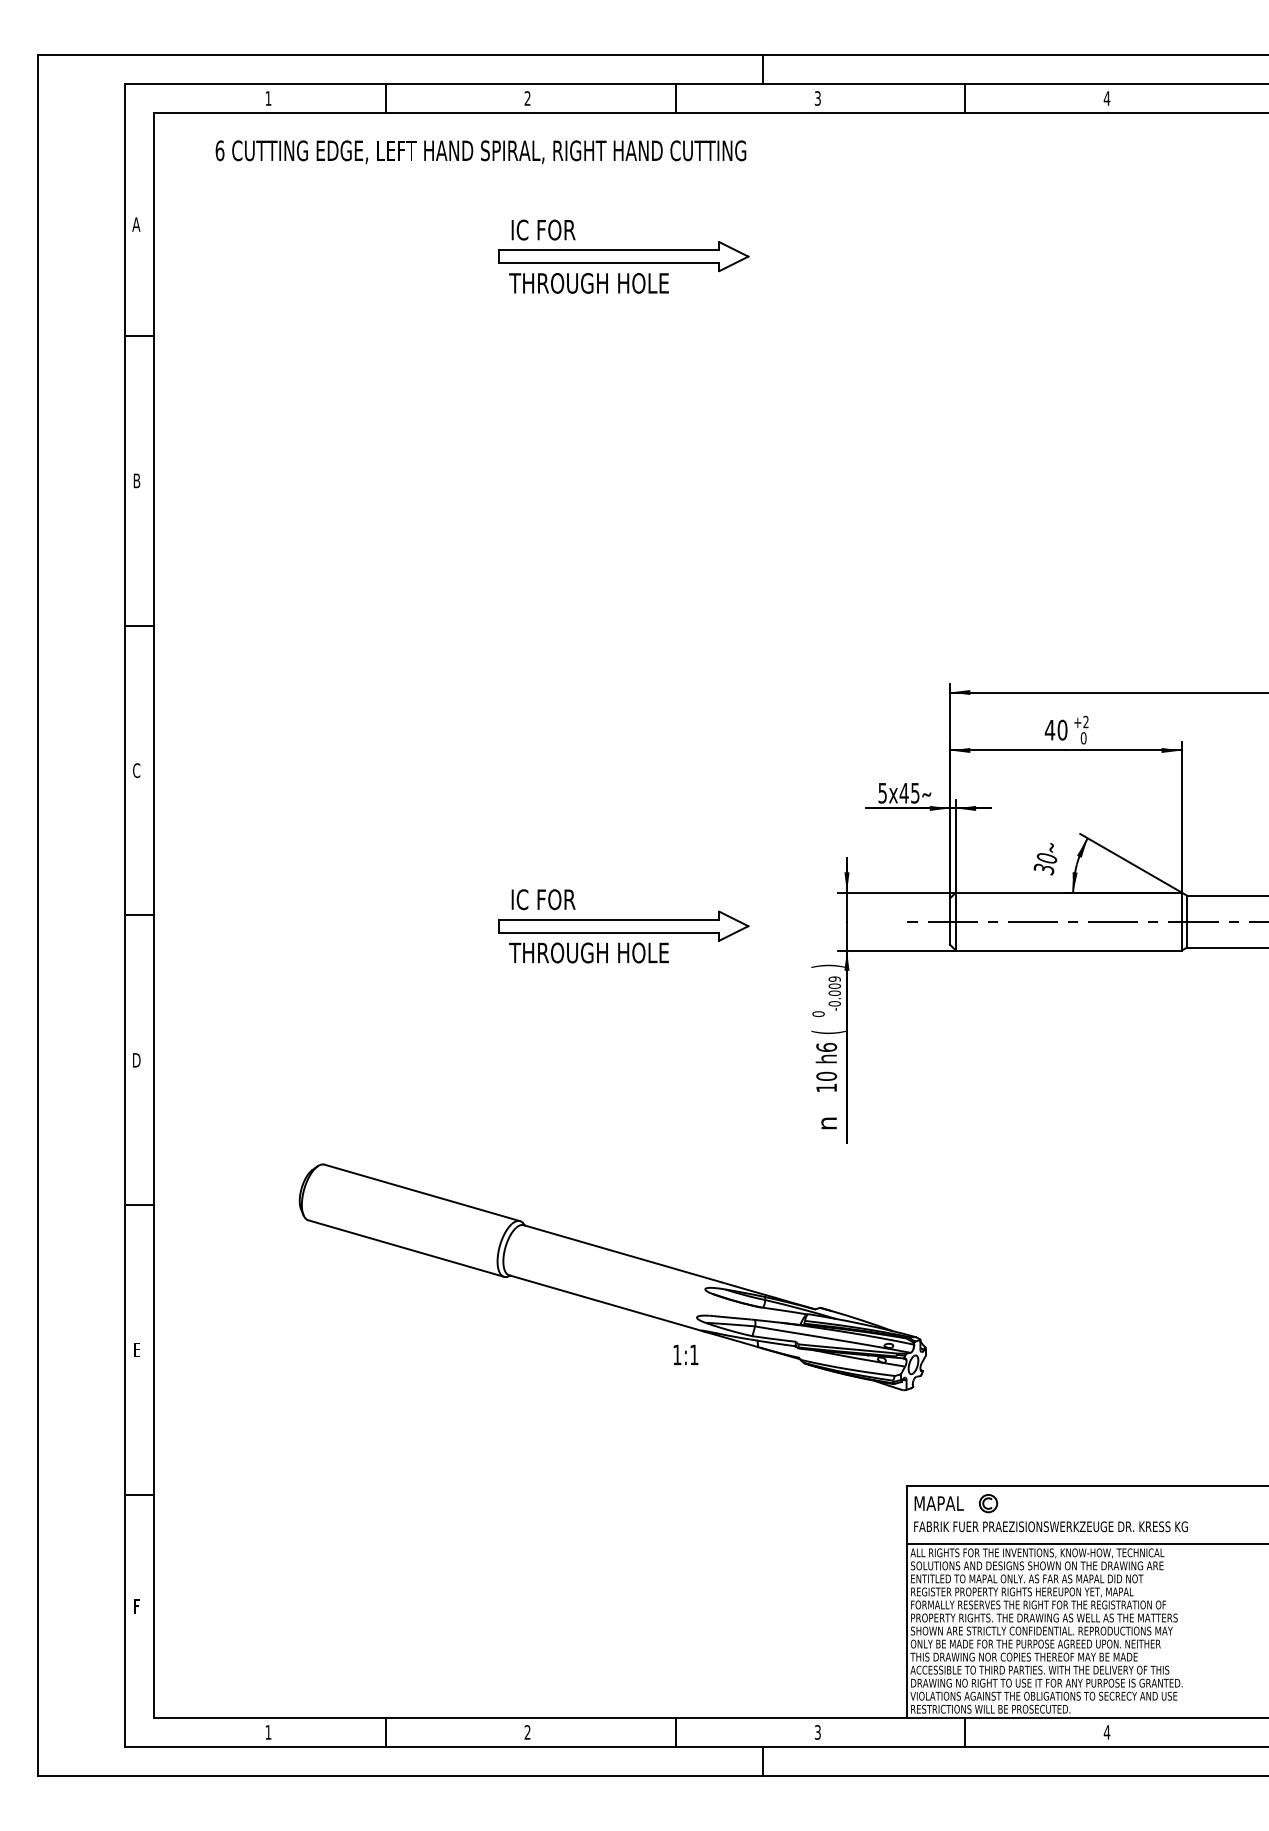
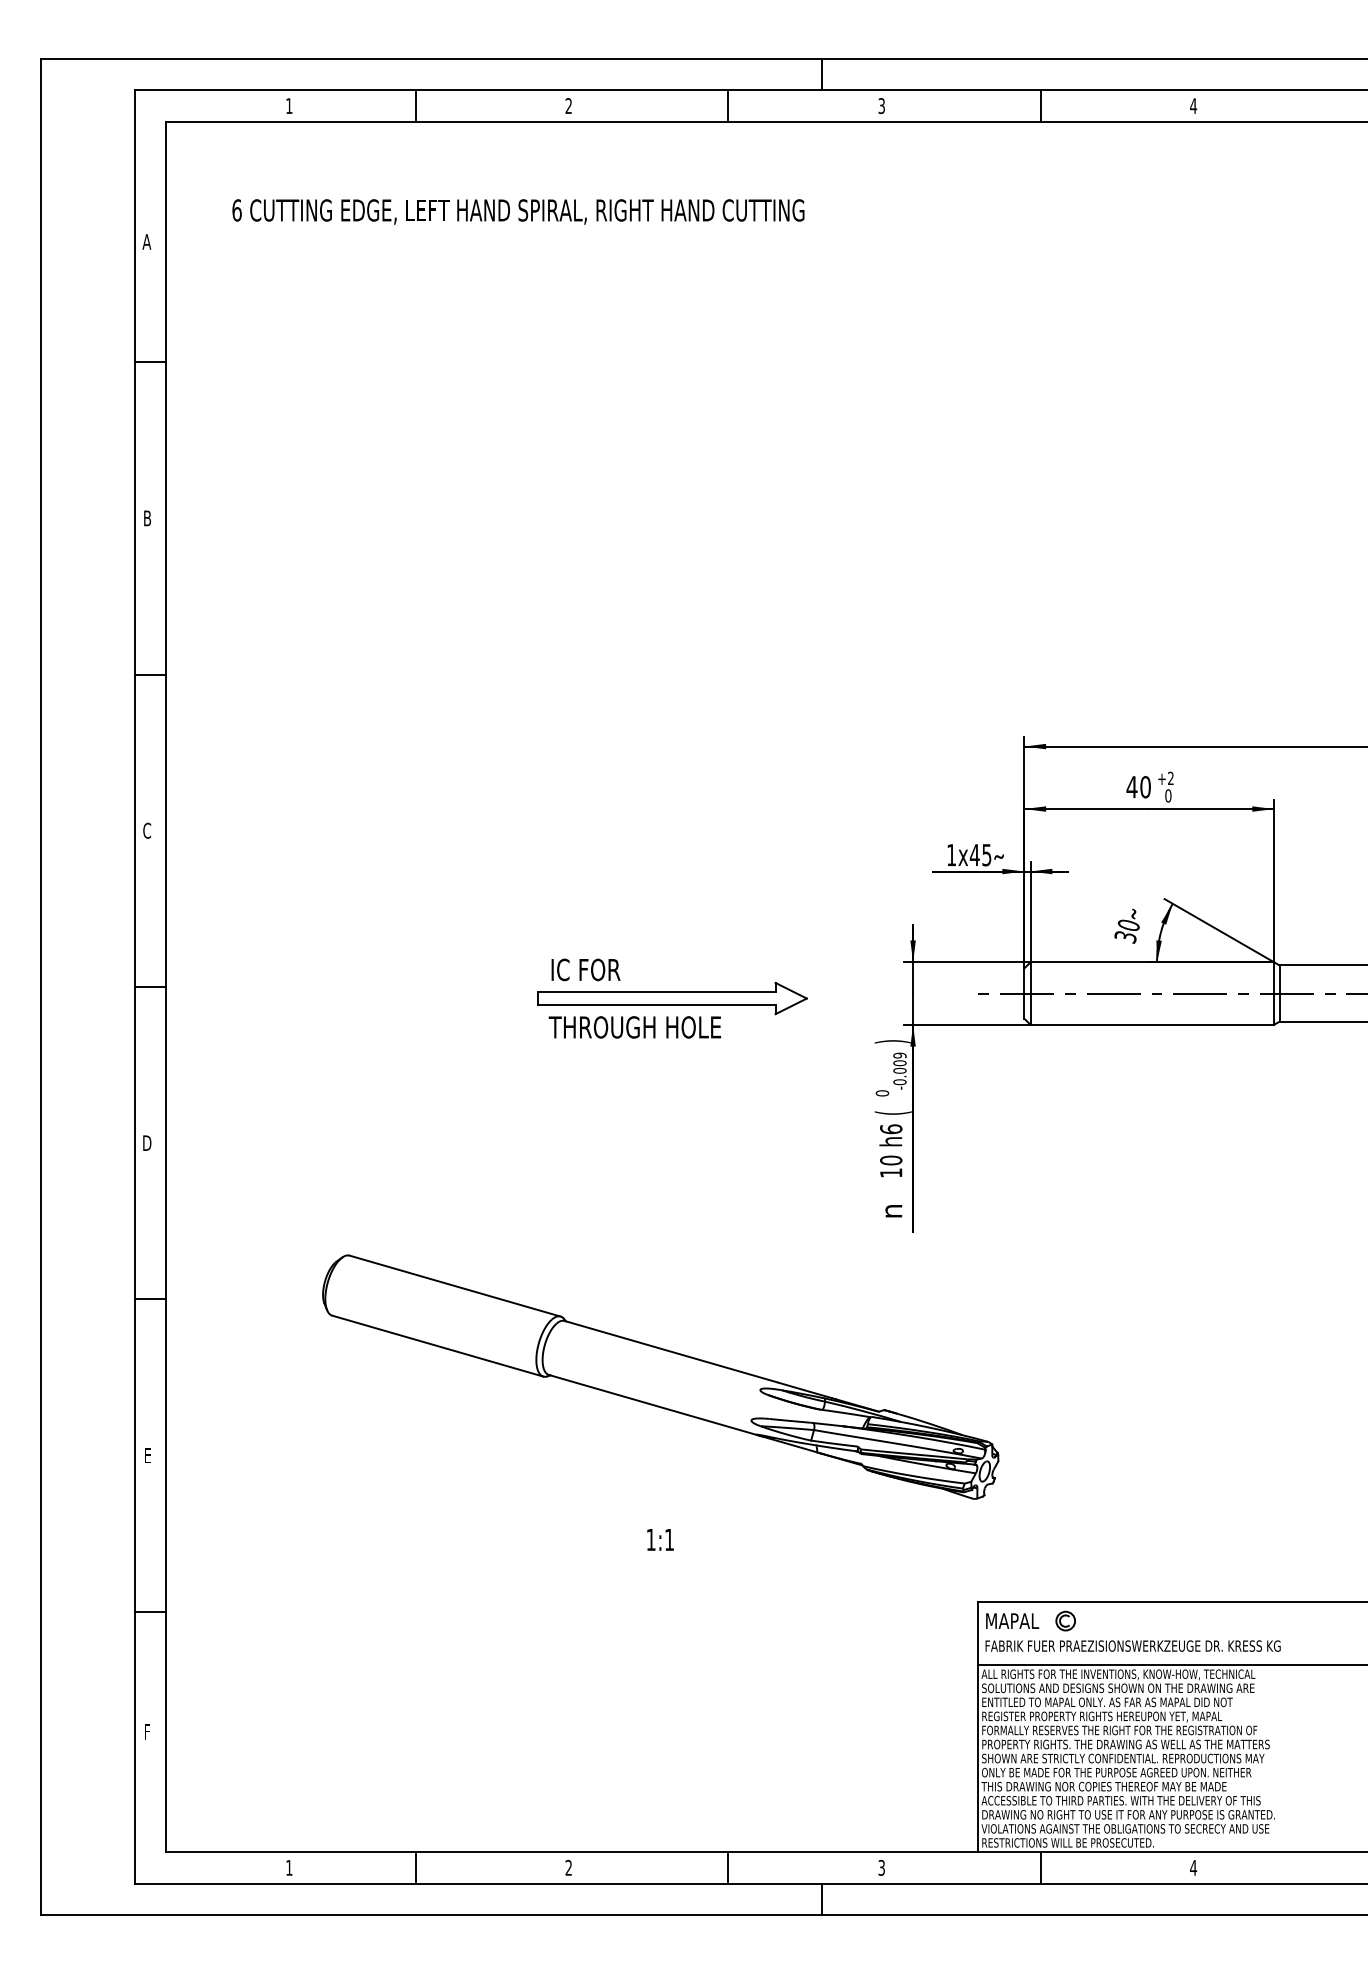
text: (481, 151) -> (518, 211), moved
part: (623, 256) -> (672, 276), removed
text: (882, 793) -> (951, 855), 5x45 -> 1x45
text: (685, 1354) -> (660, 1539), moved

